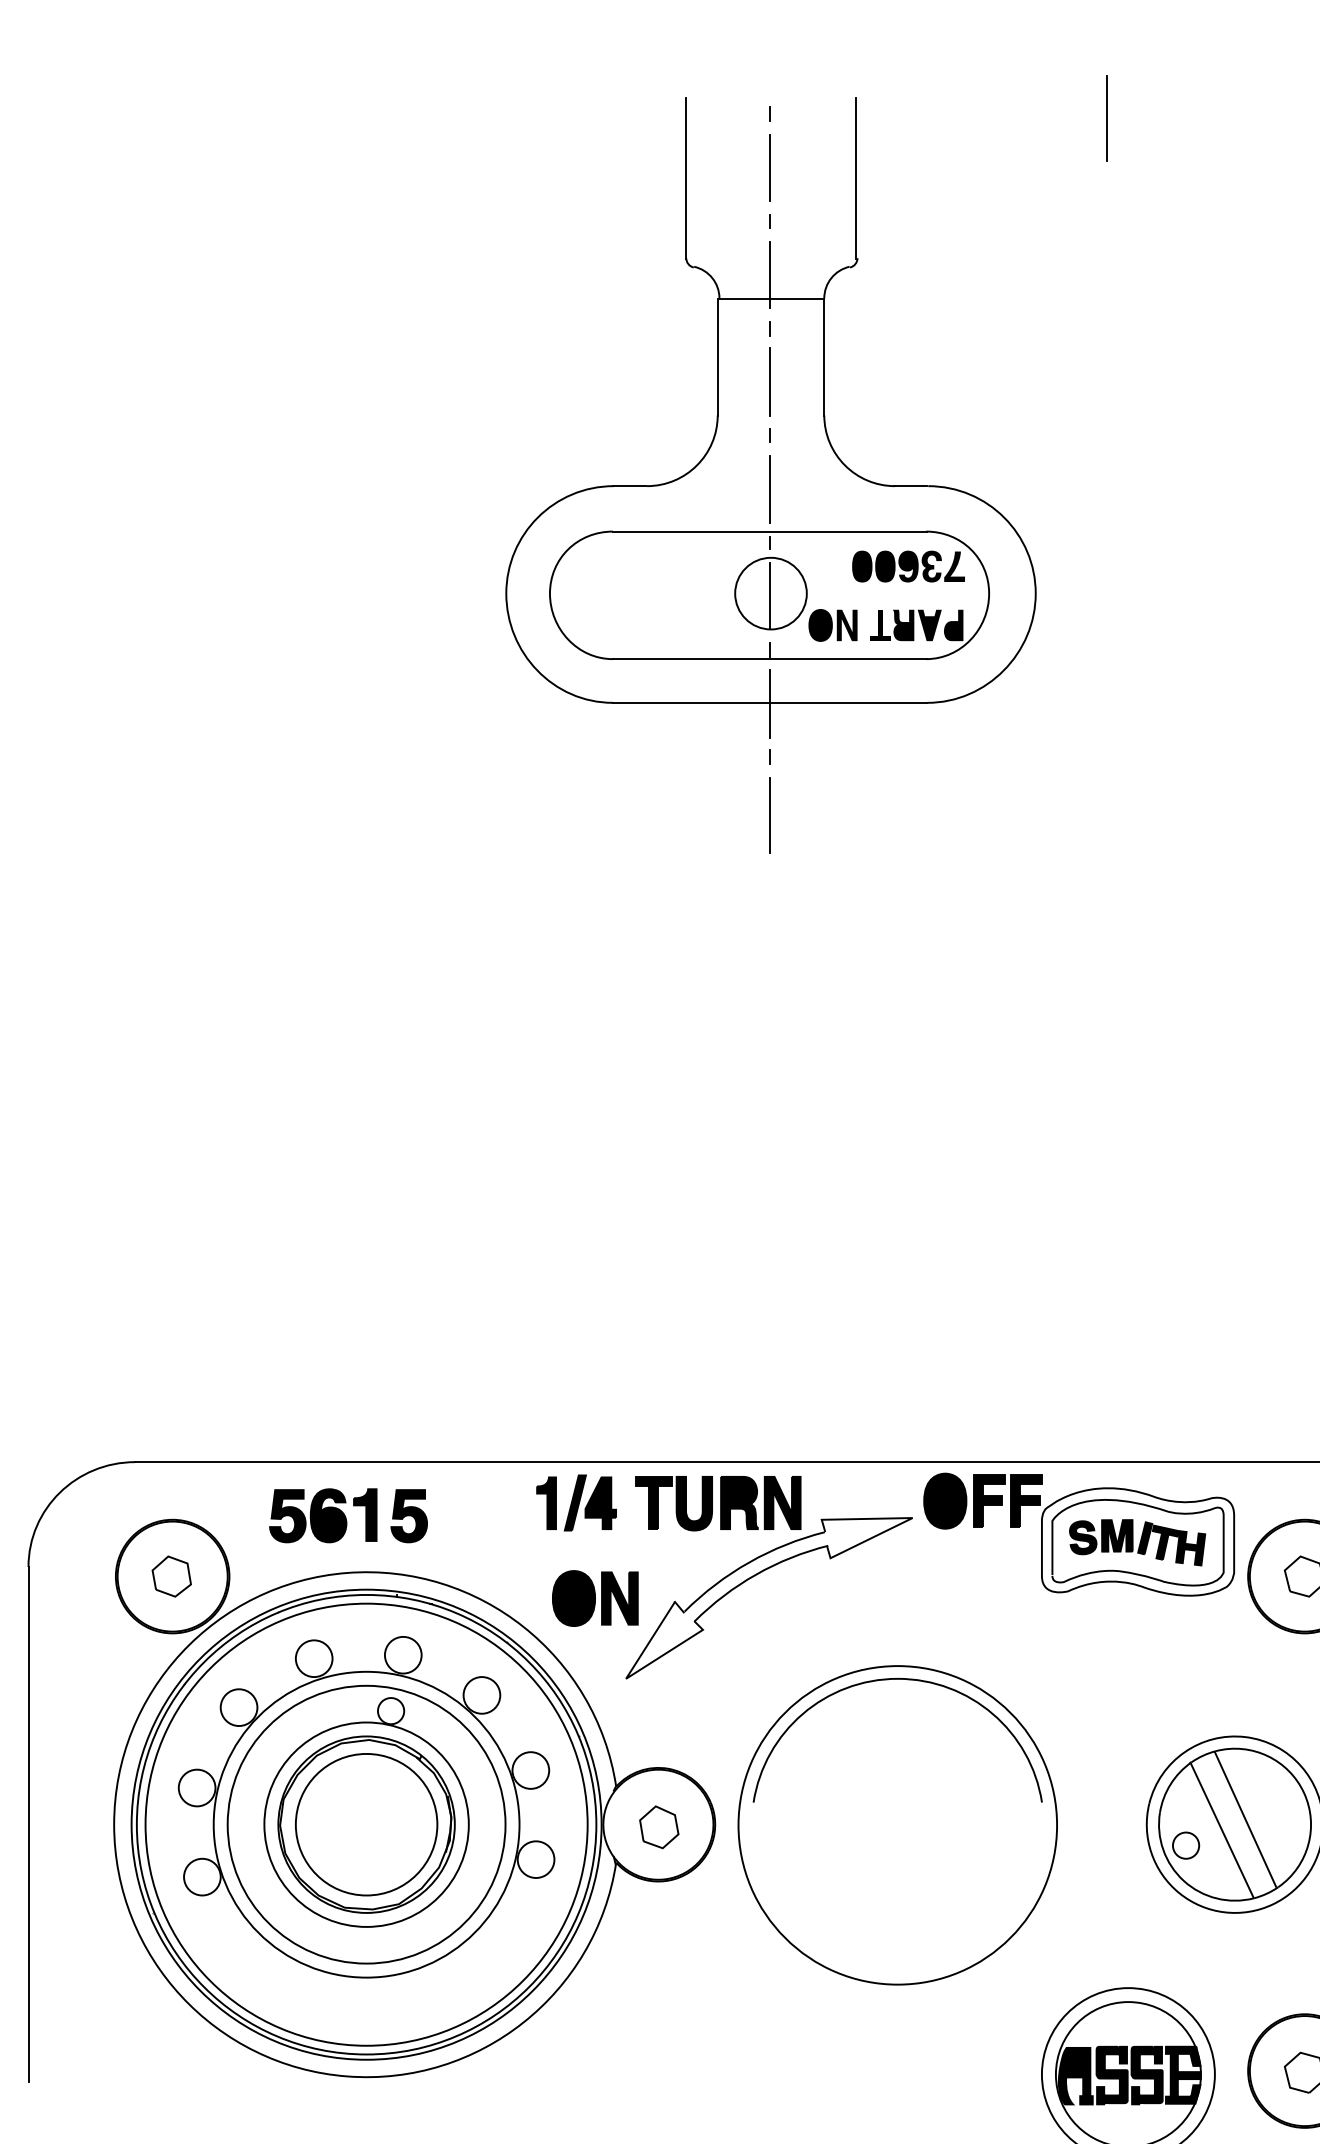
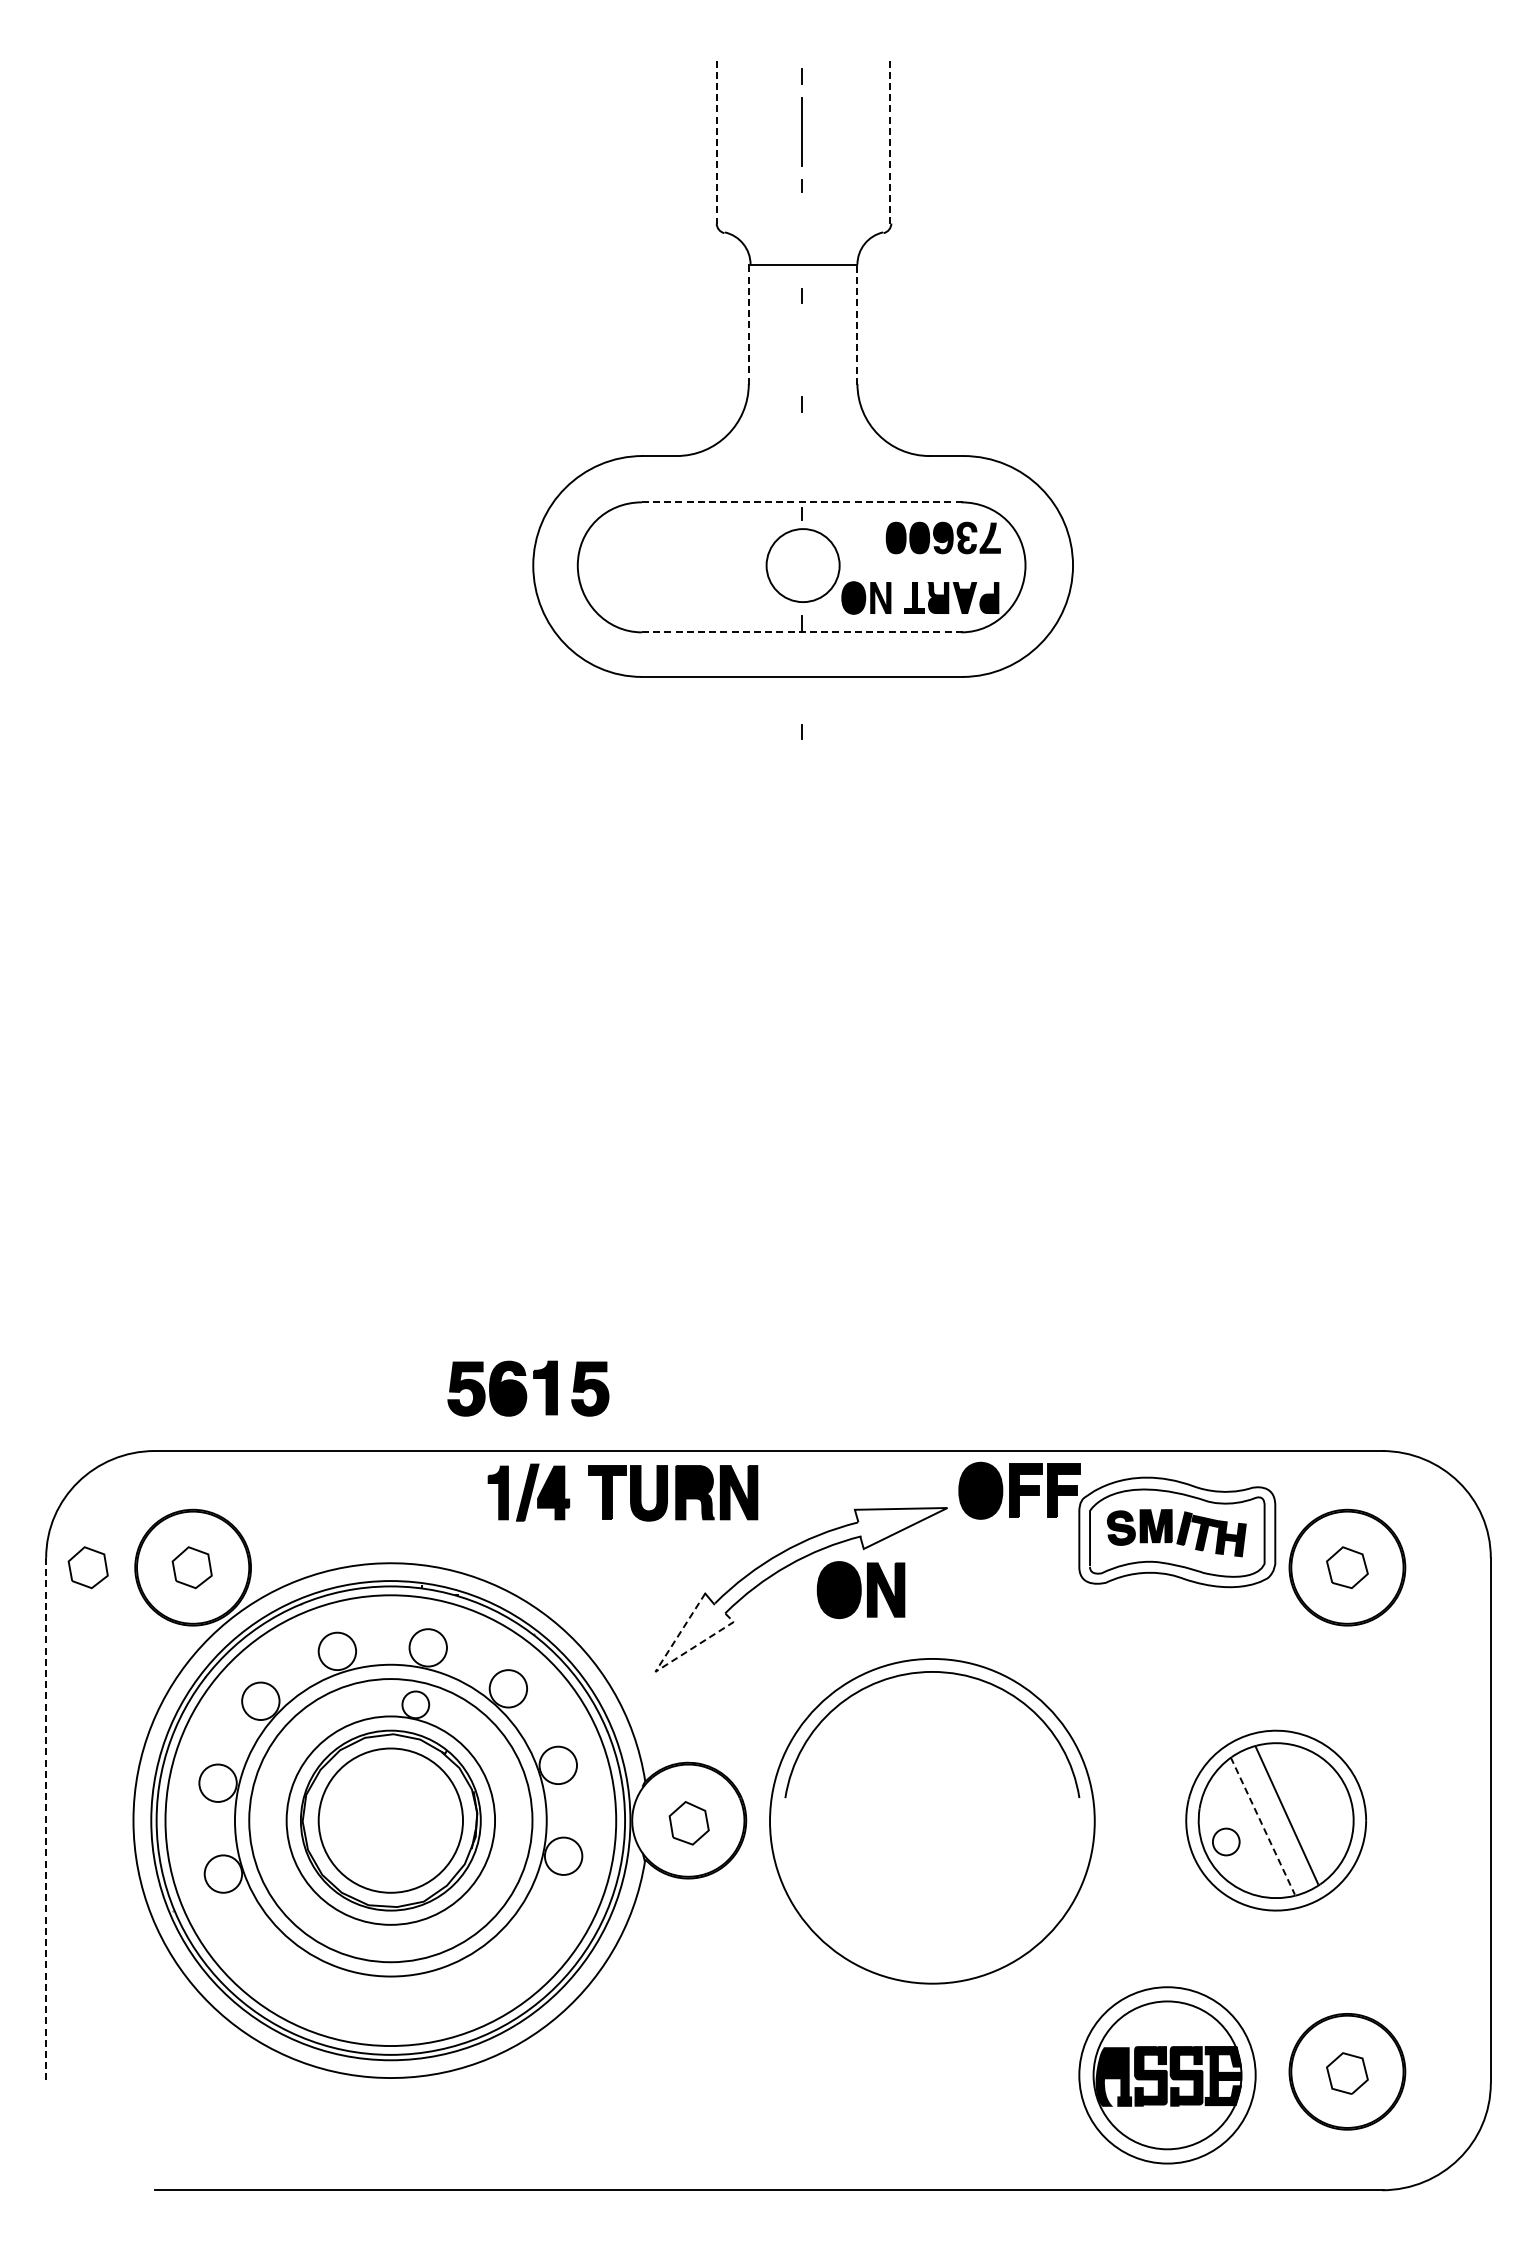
line: (1107, 117) -> (1146, 80), removed
line: (686, 178) -> (716, 142), solid -> dashed
line: (855, 178) -> (889, 142), solid -> dashed
line: (770, 274) -> (802, 240), removed
line: (717, 358) -> (748, 325), solid -> dashed
line: (824, 358) -> (857, 325), solid -> dashed
line: (770, 381) -> (802, 349), removed
line: (770, 489) -> (802, 459), removed
line: (769, 531) -> (801, 502), solid -> dashed
line: (770, 596) -> (802, 568), removed
line: (770, 659) -> (802, 632), solid -> dashed
line: (770, 703) -> (802, 677), removed
line: (770, 815) -> (802, 791), removed
part: (676, 1502) -> (630, 1492), moved
part: (348, 1515) -> (528, 1388), moved
part: (69, 1576) -> (87, 1567), added
part: (594, 1597) -> (860, 1589), moved
line: (632, 1675) -> (661, 1668), solid -> dashed
line: (28, 1824) -> (46, 1820), solid -> dashed
line: (1221, 1830) -> (1262, 1826), solid -> dashed

